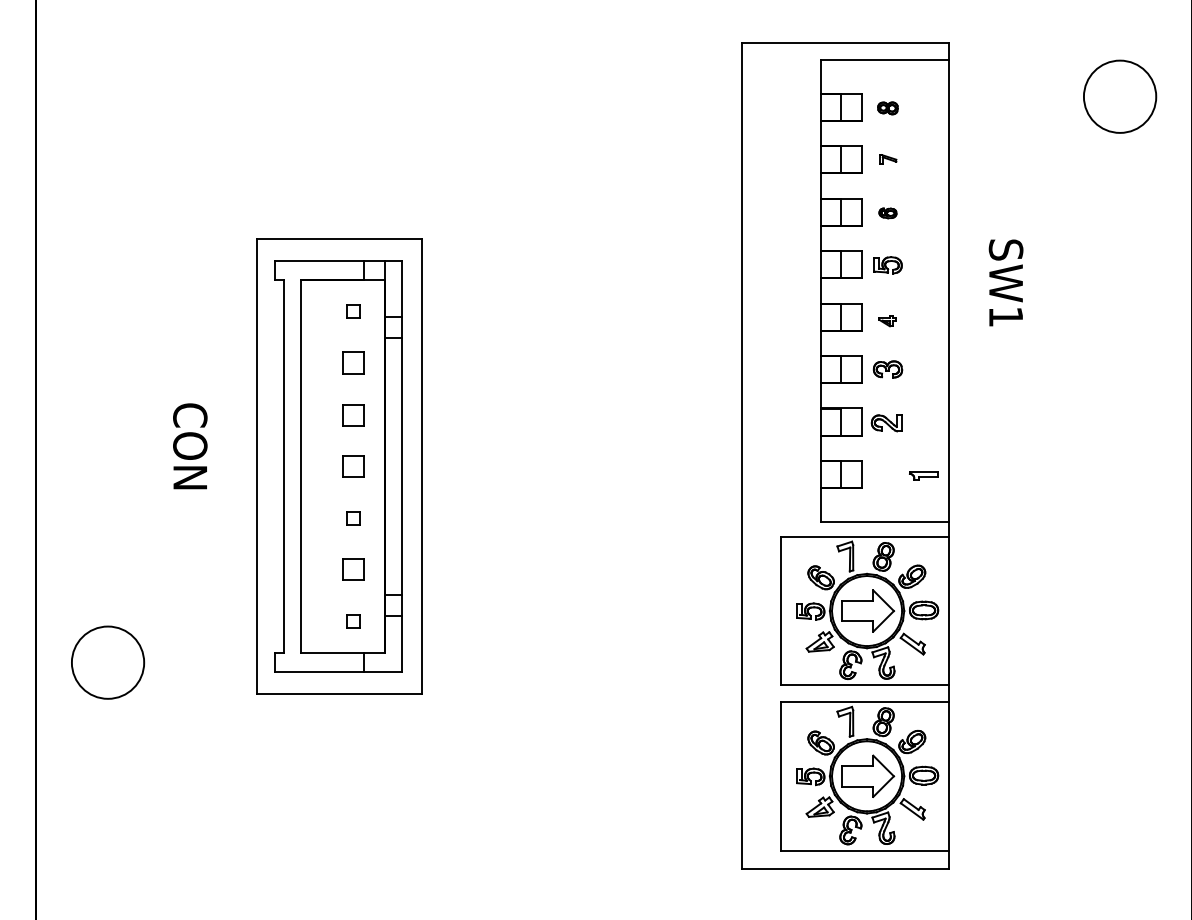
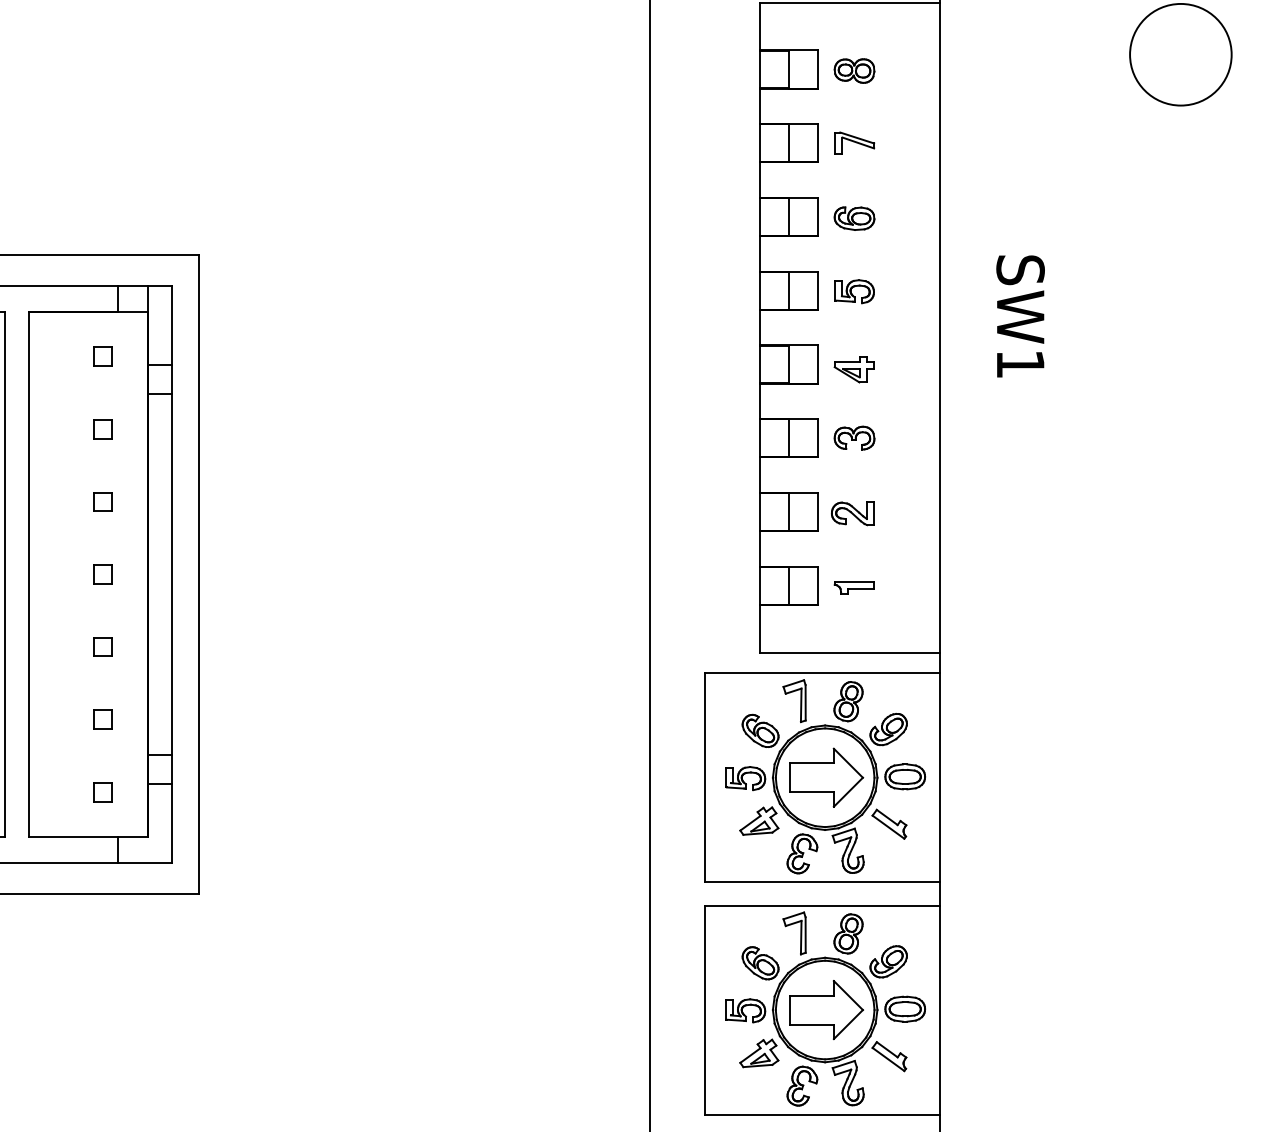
part: (887, 108) -> (853, 71), size x1.43
part: (887, 159) -> (853, 142), size x1.67
part: (887, 213) -> (853, 218), size x1.67
part: (887, 320) -> (853, 369), size x1.67
part: (353, 363) -> (103, 429), size x0.62
part: (353, 414) -> (103, 501), size x0.62
part: (353, 466) -> (103, 574), size x0.62
part: (923, 475) -> (853, 587), moved
part: (353, 569) -> (103, 719), size x0.62

